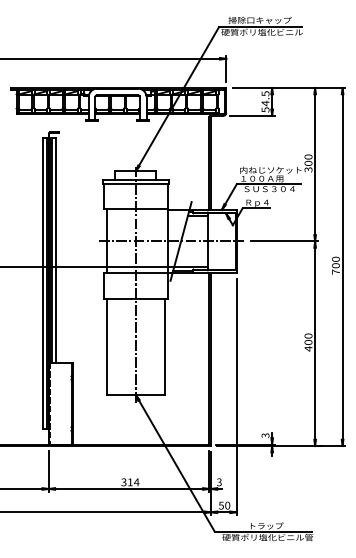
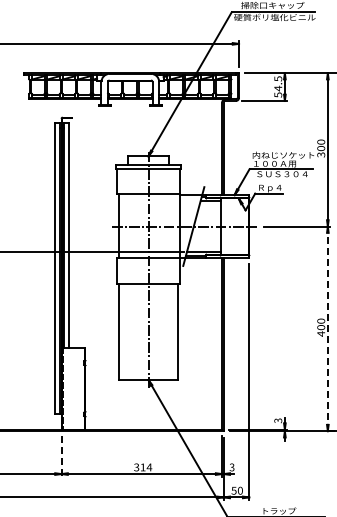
line: (315, 343) -> (328, 328), solid -> dashed
line: (48, 471) -> (61, 456), solid -> dashed

